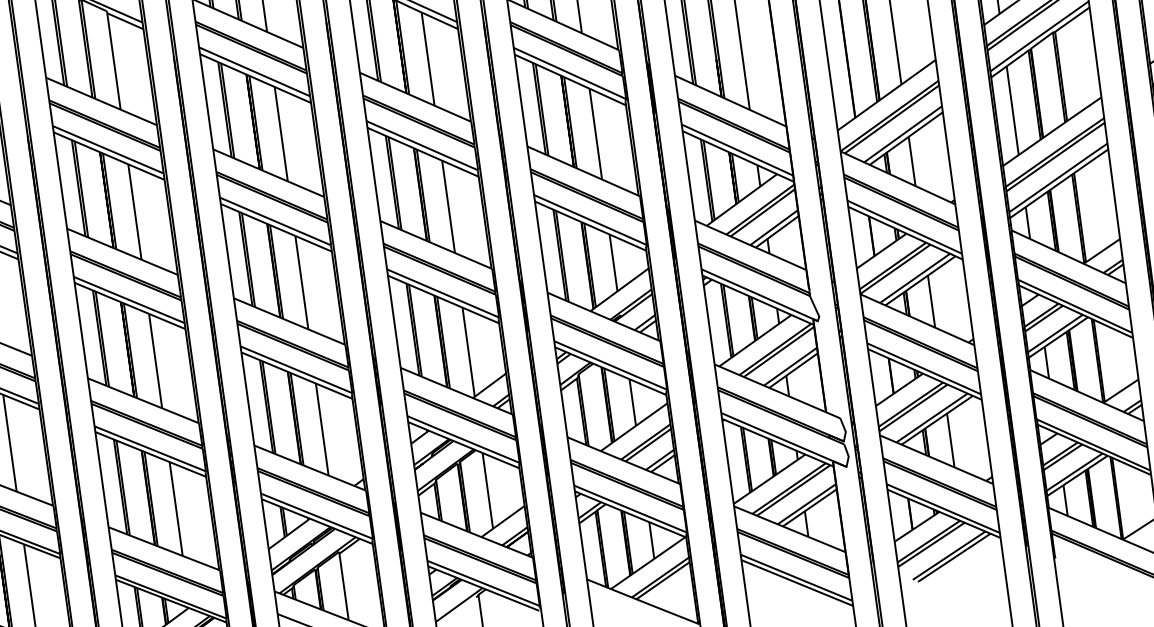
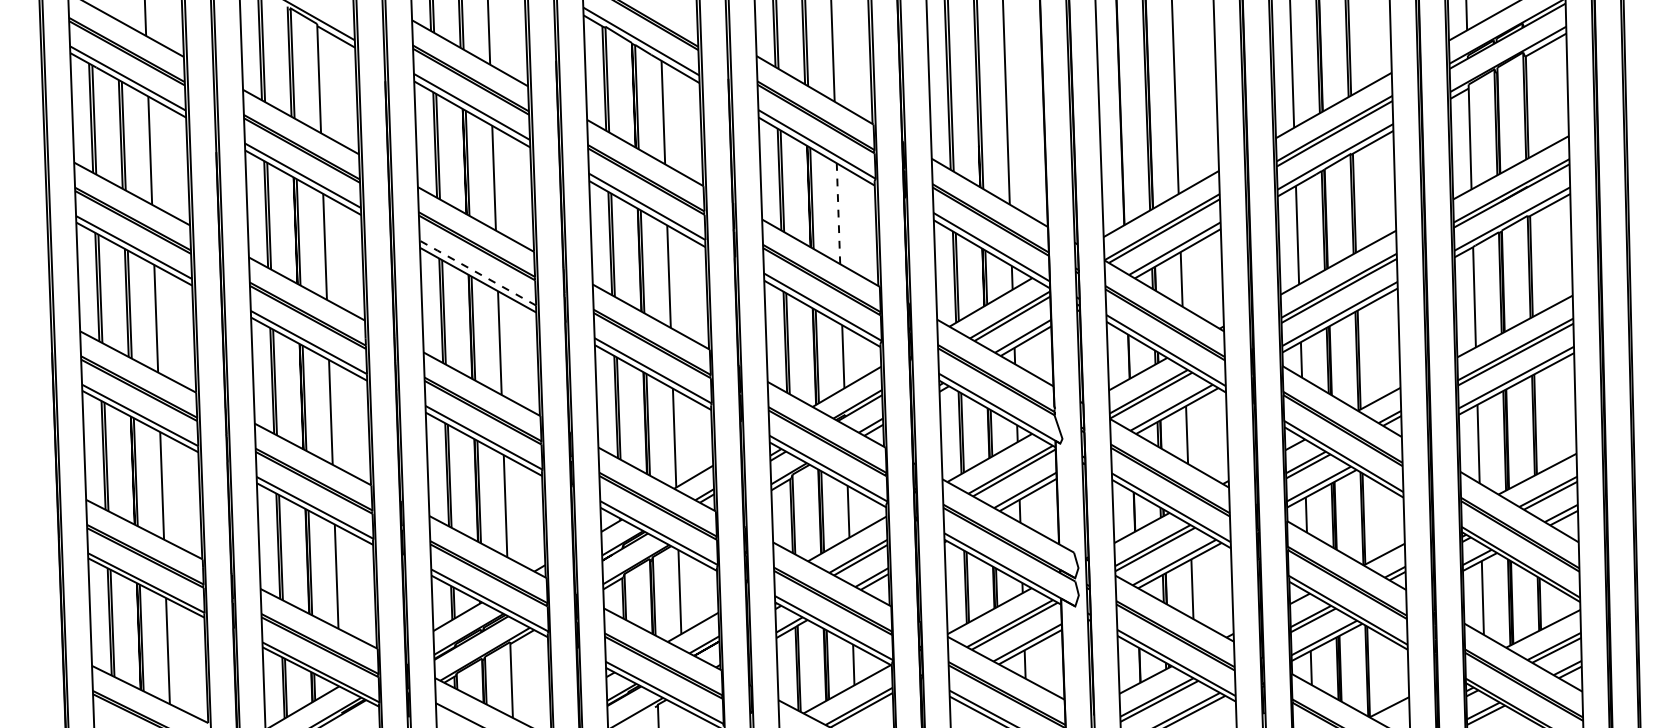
line: (595, 134) -> (838, 214), solid -> dashed
line: (274, 221) -> (476, 272), solid -> dashed

